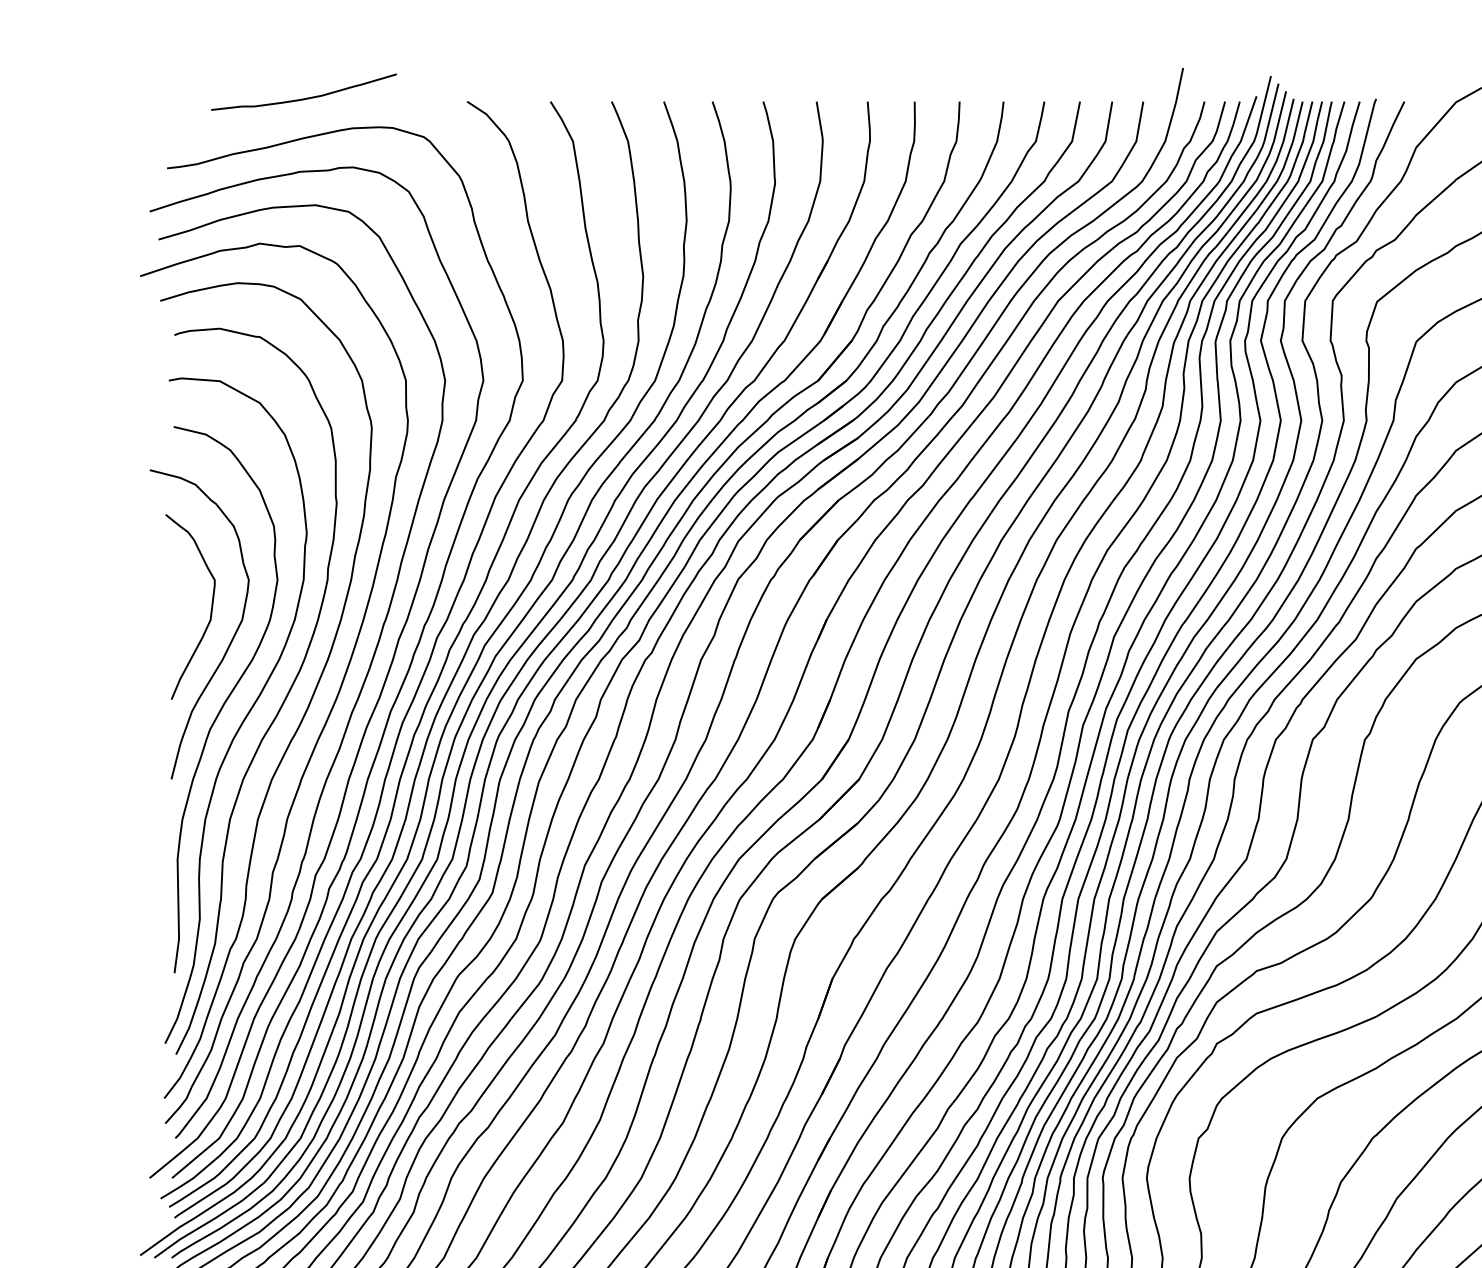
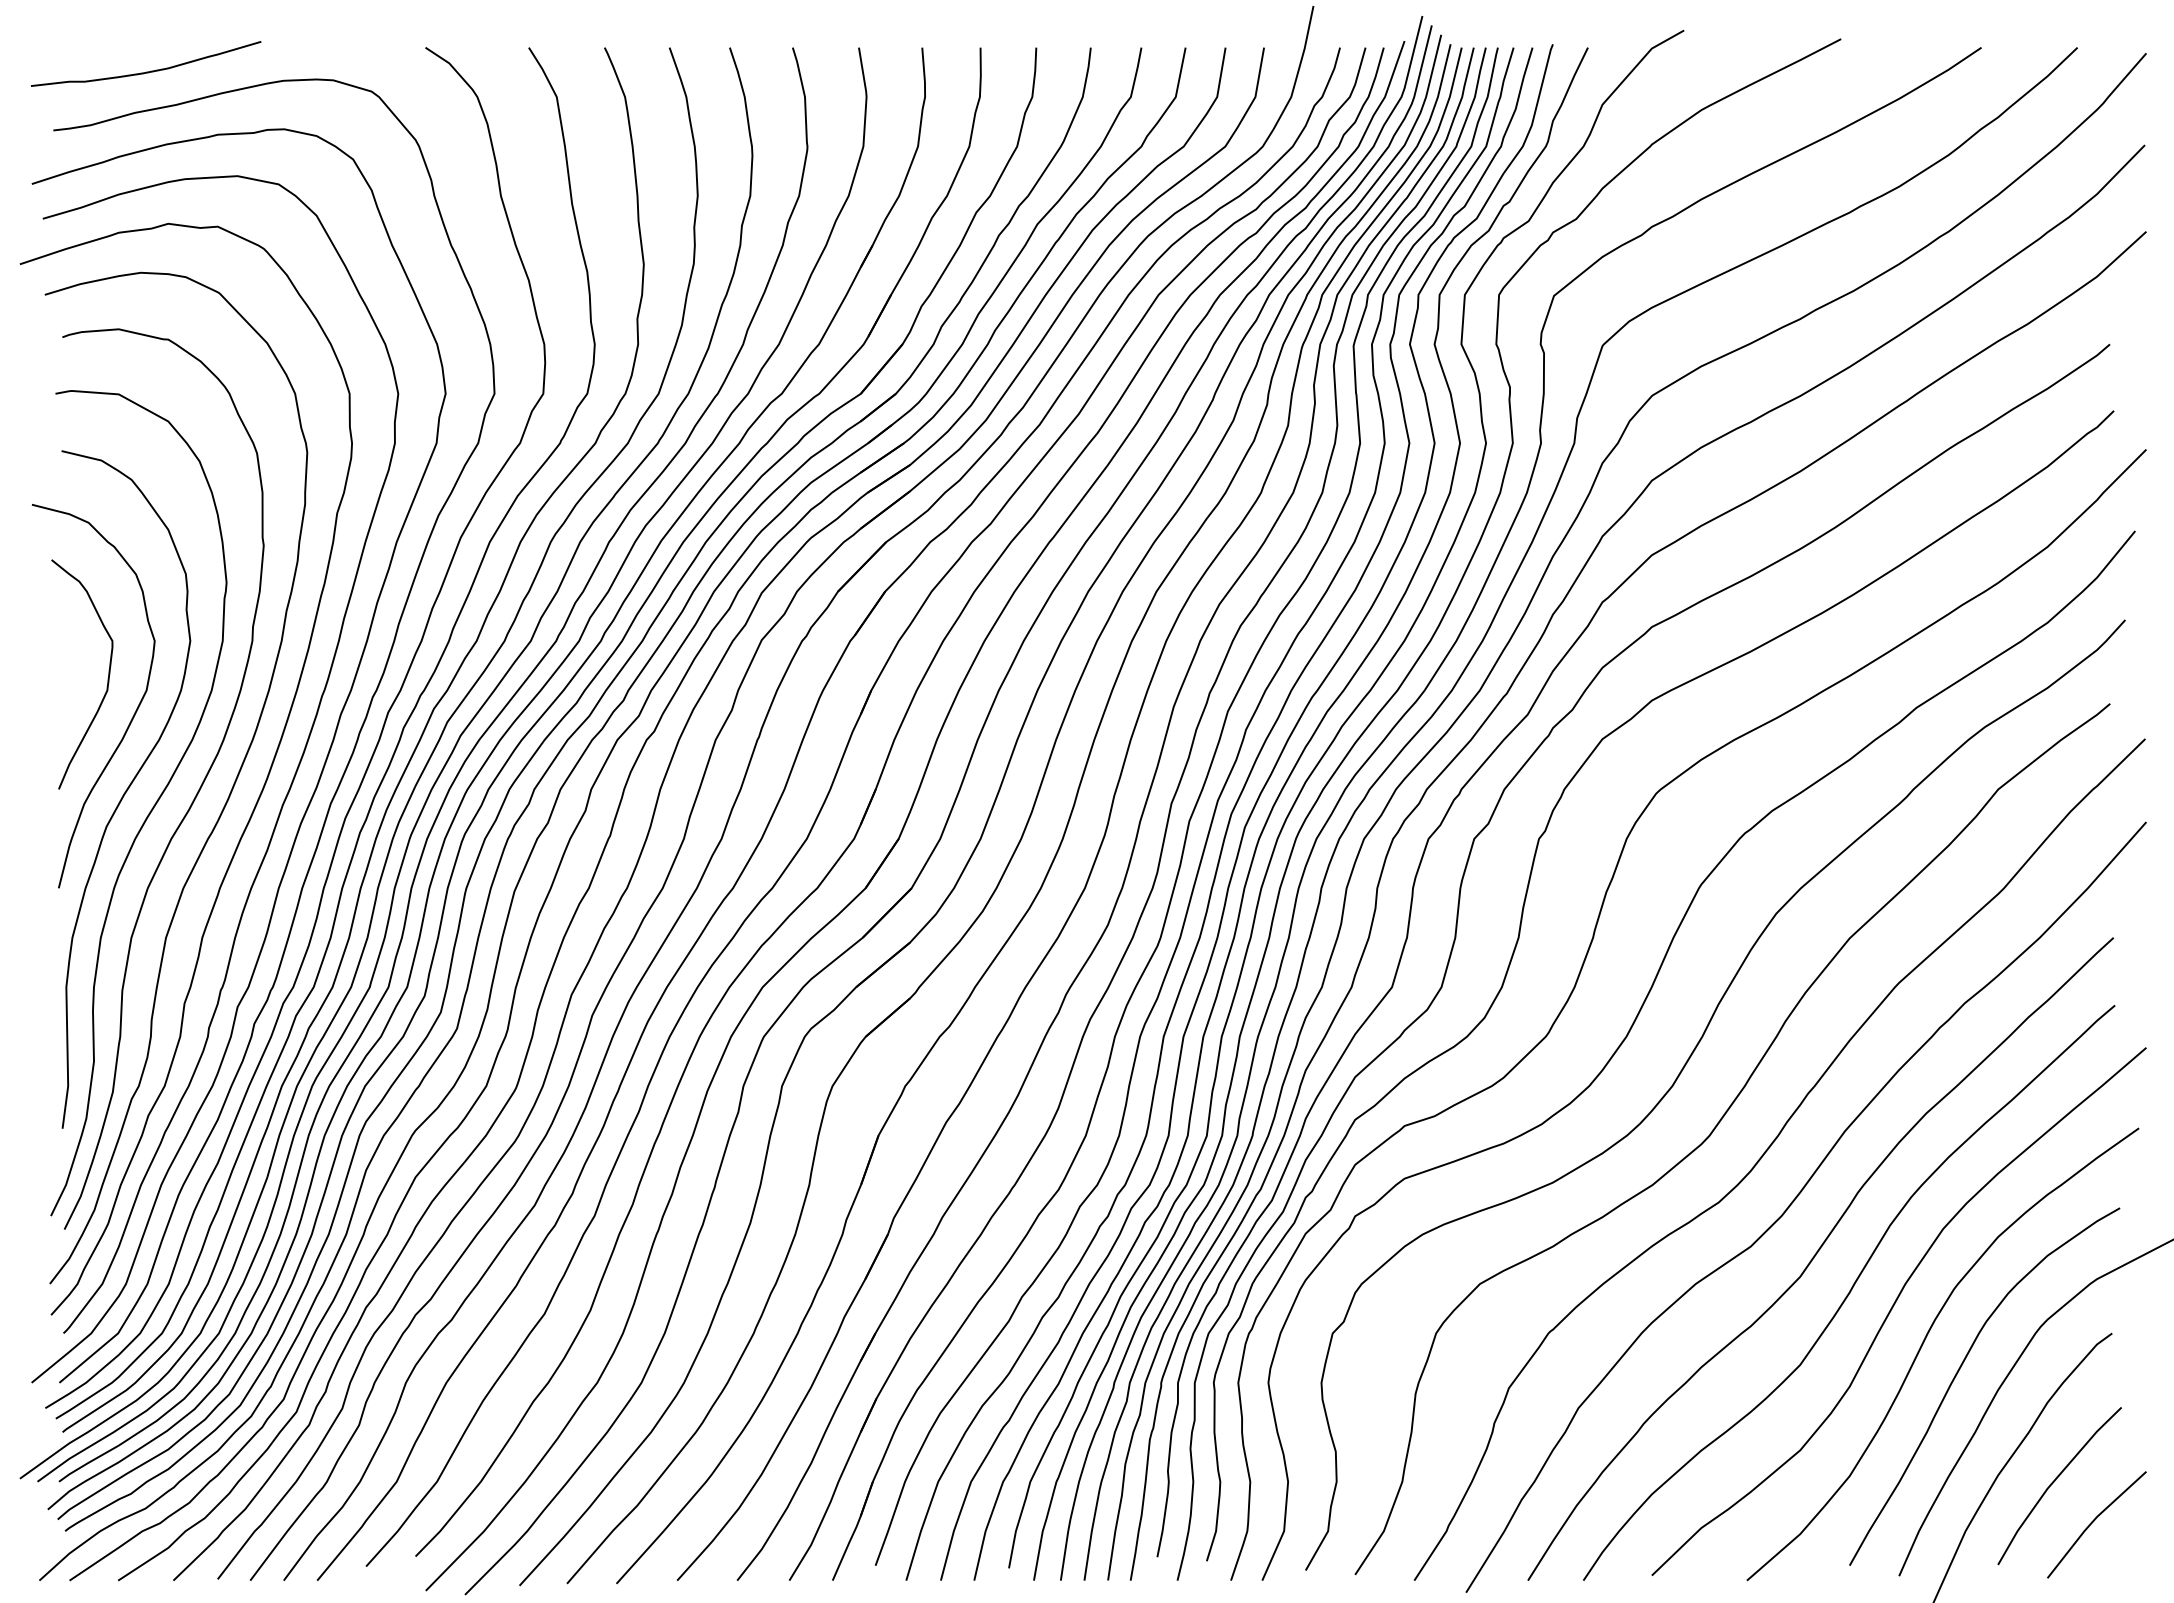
curve: (304, 98) -> (146, 71), moved

